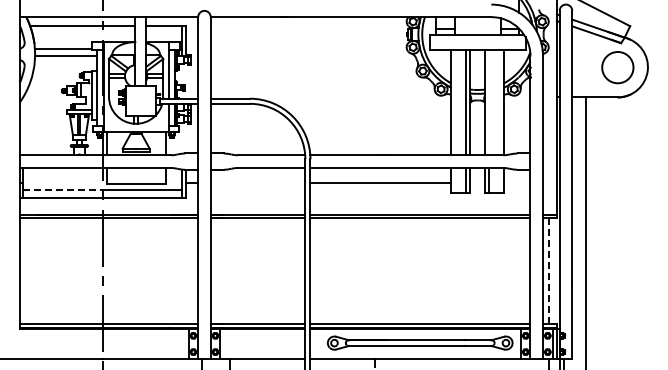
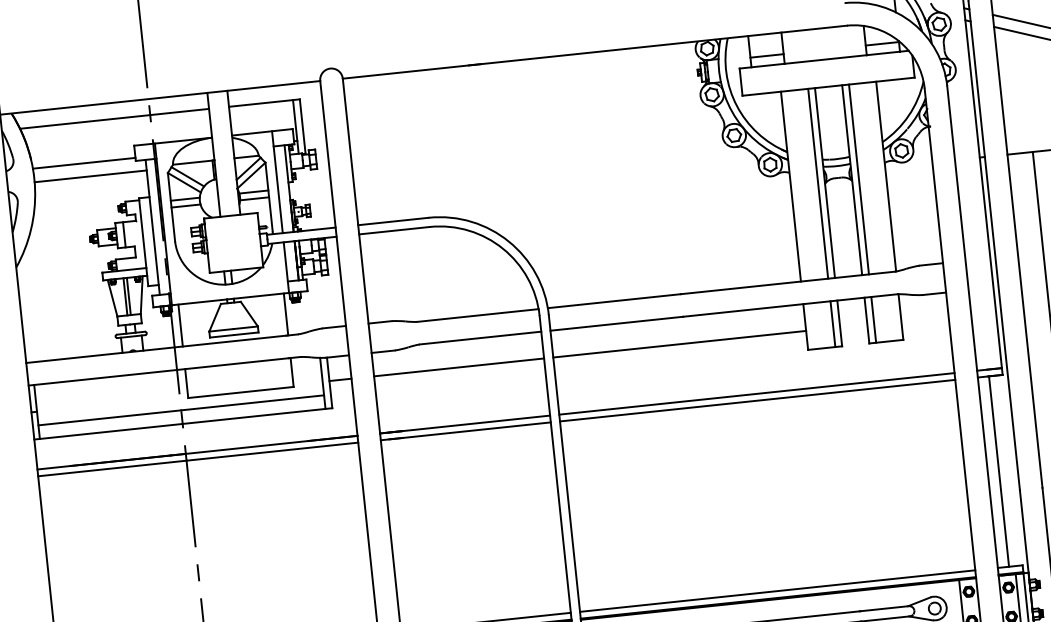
line: (489, 102) -> (859, 179), added
line: (257, 182) -> (458, 366), added
line: (62, 190) -> (109, 418), dashed -> solid
line: (549, 271) -> (999, 471), dashed -> solid

